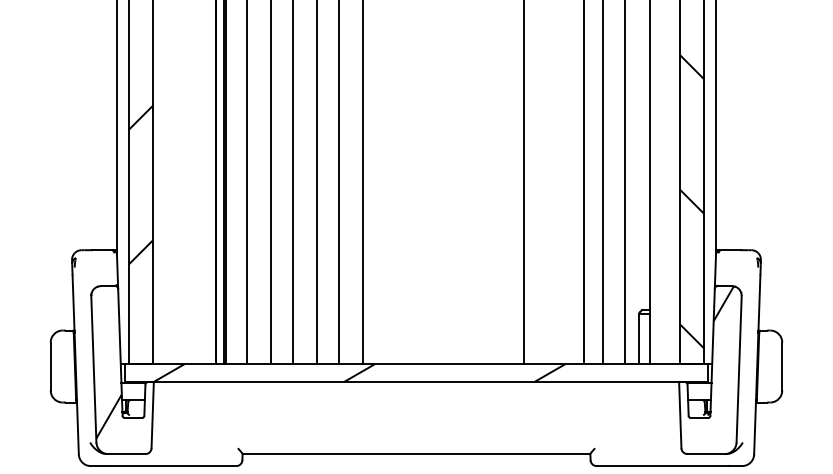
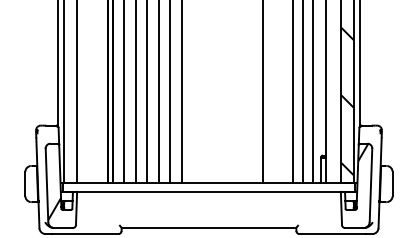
hatch: (140, 184) -> (70, 92), removed
hatch: (357, 371) -> (179, 186), removed

